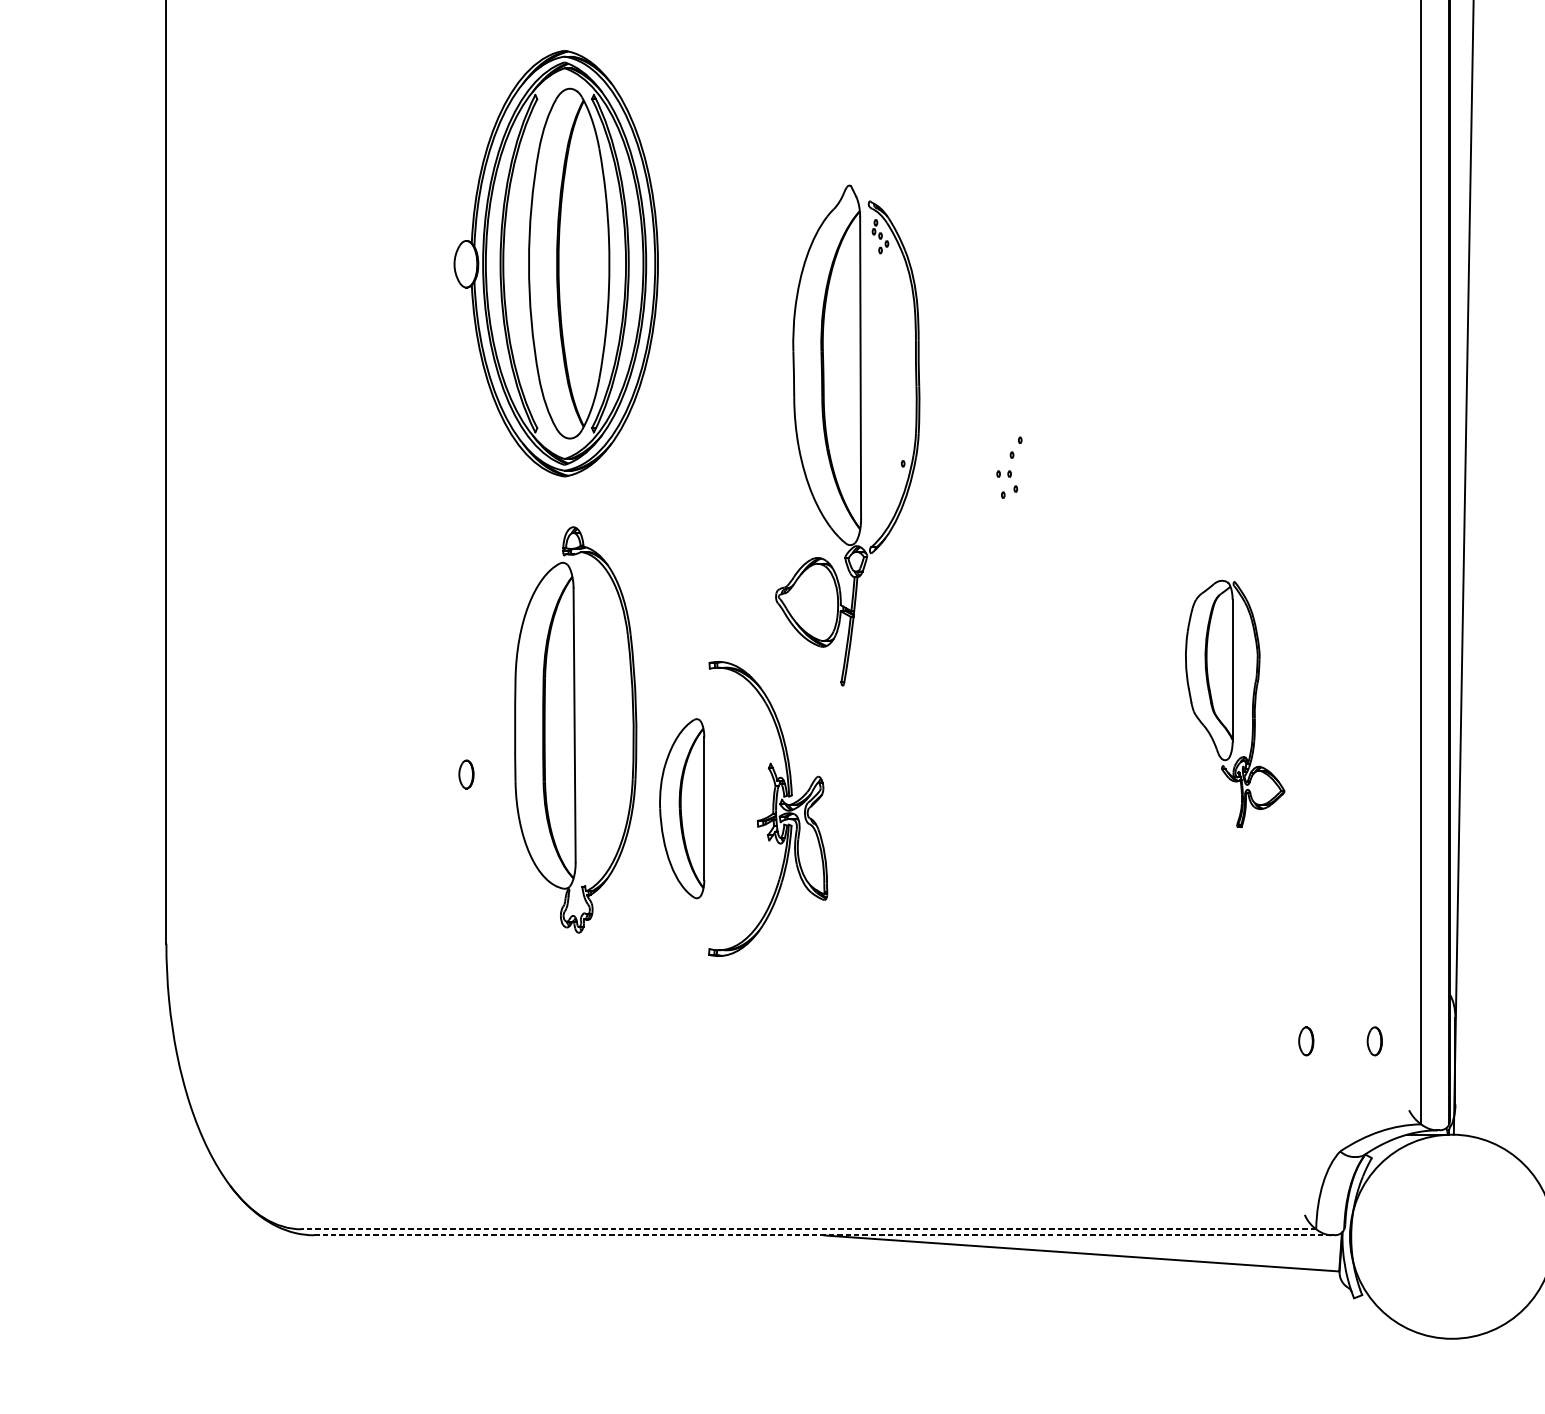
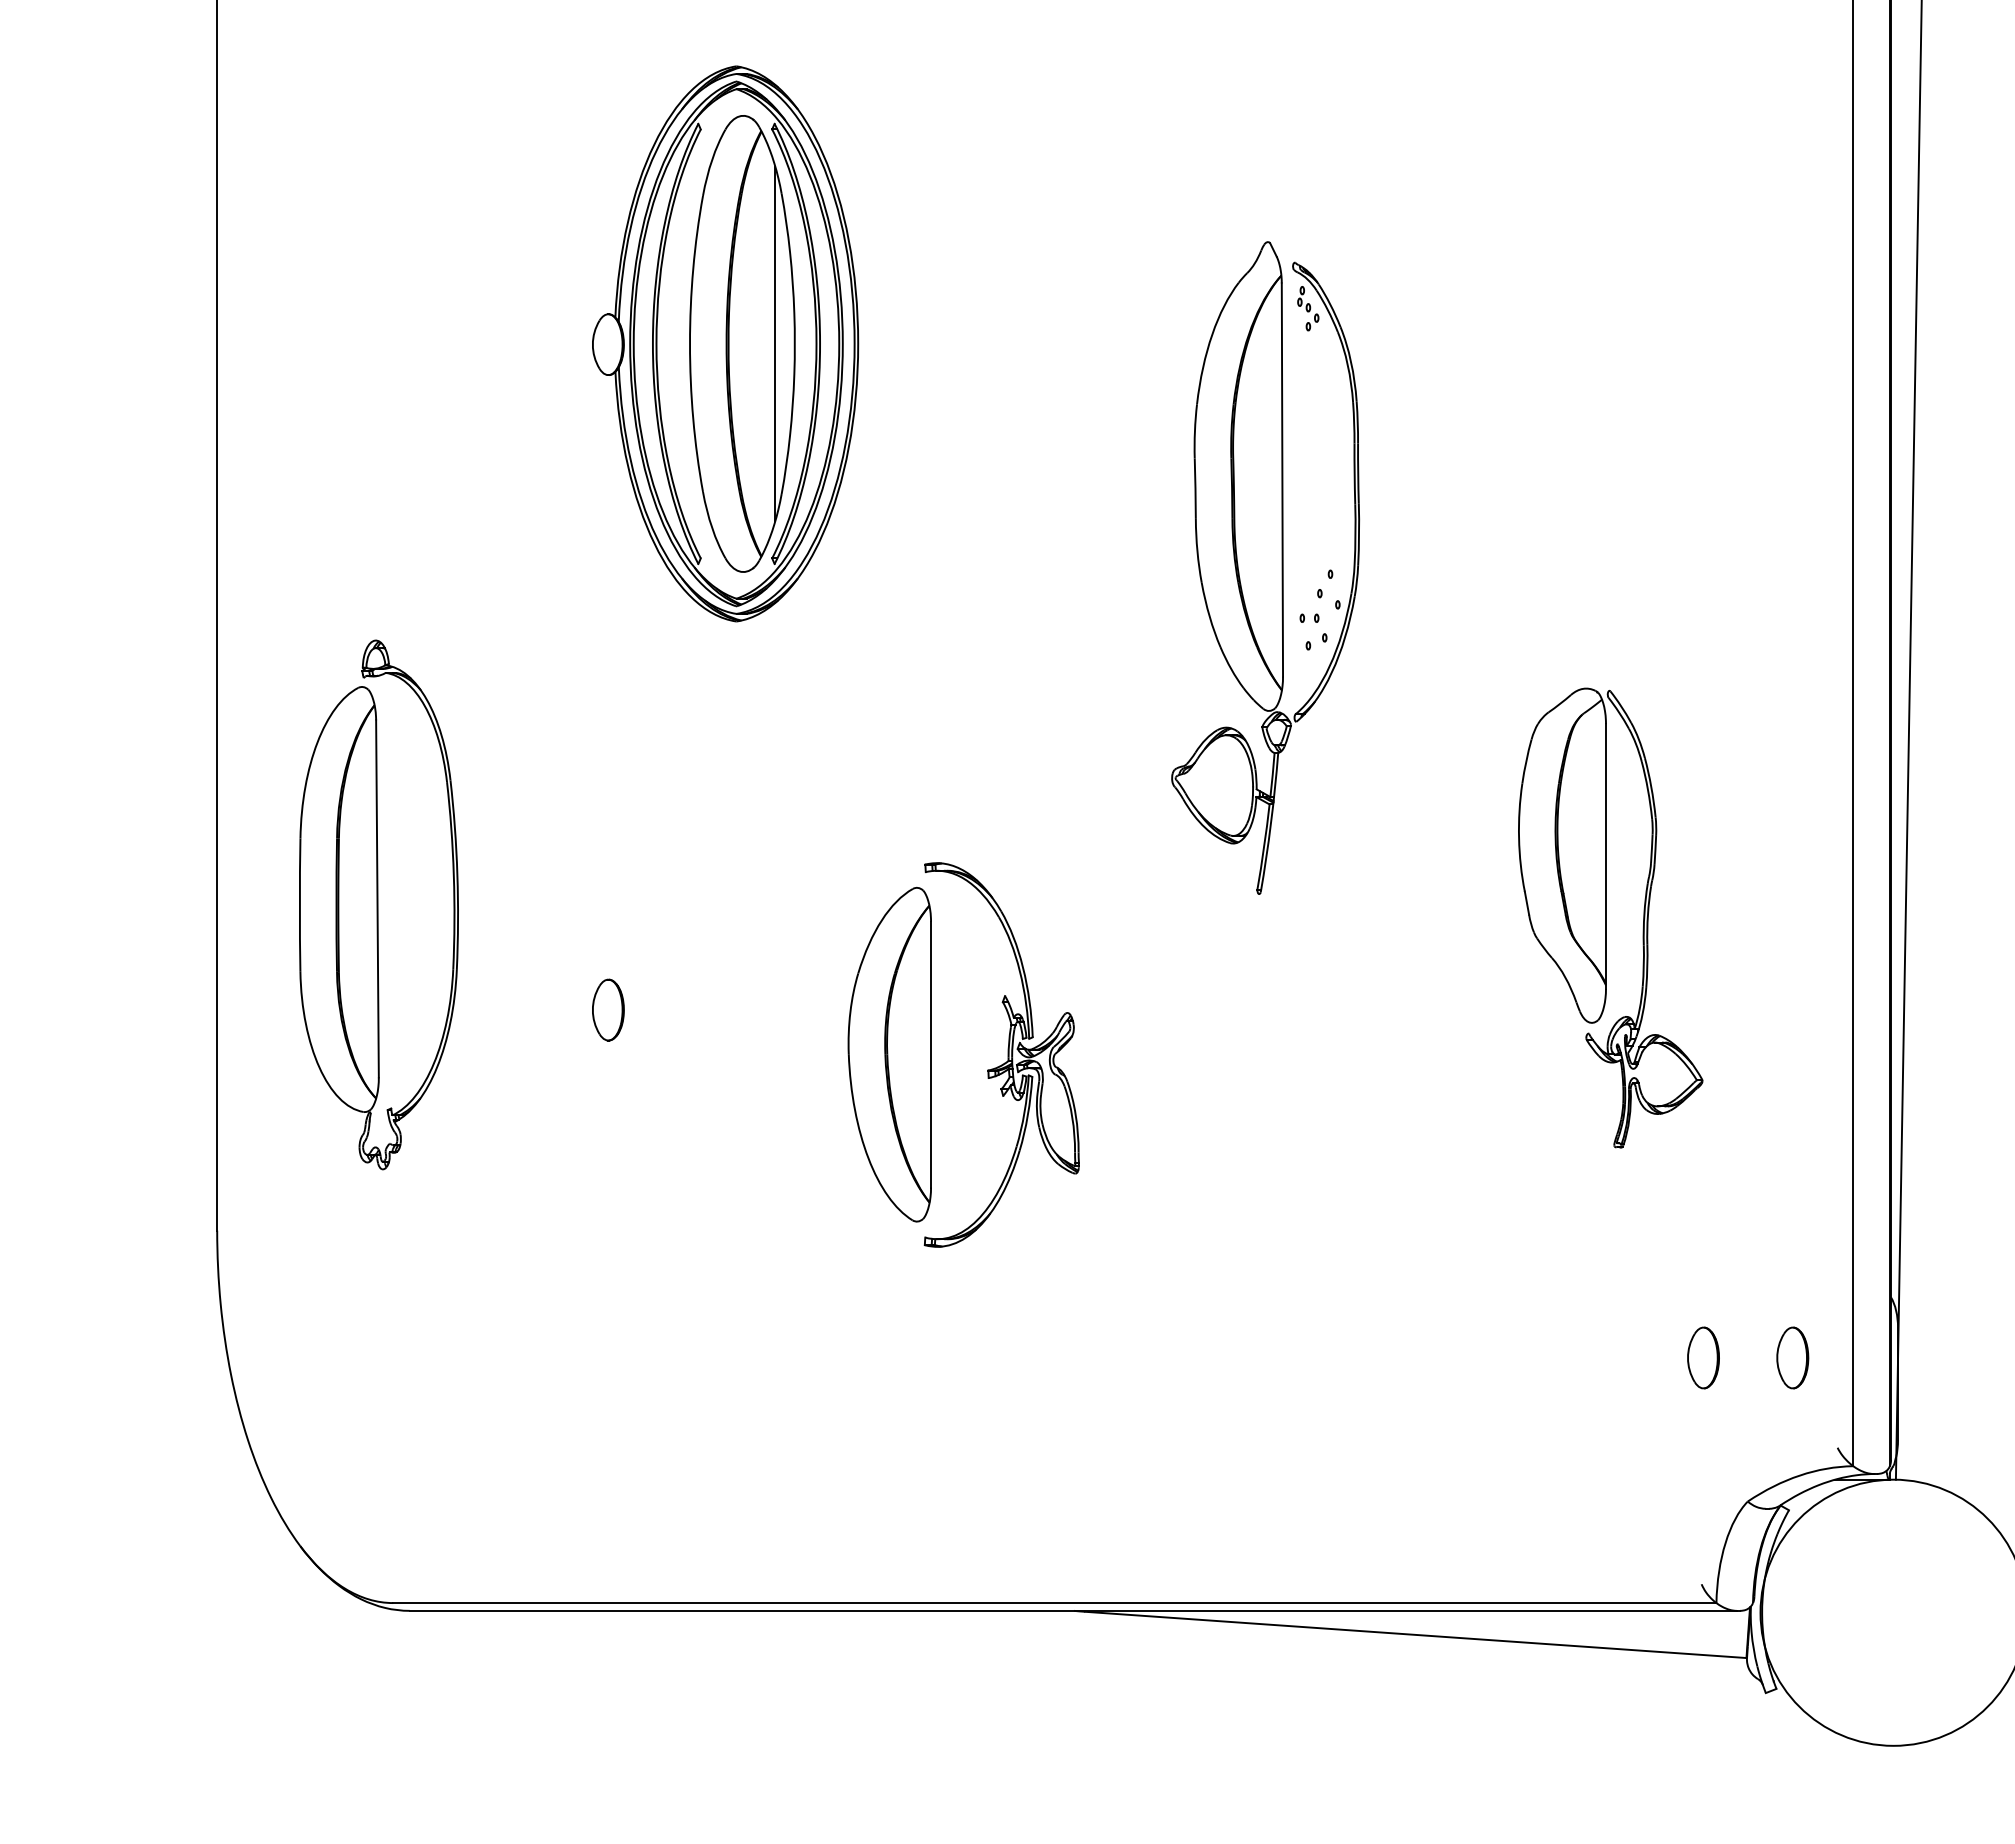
line: (594, 263) -> (775, 343), added
part: (847, 435) -> (1265, 567), moved
part: (1234, 703) -> (1610, 917), size x1.43
part: (575, 729) -> (378, 904), moved
part: (466, 774) -> (608, 1009), size x1.67
part: (682, 808) -> (889, 1054), size x1.43
part: (1306, 1040) -> (1703, 1357), size x1.67
part: (1374, 1040) -> (1792, 1357), size x1.67
line: (808, 1229) -> (1054, 1603), dashed -> solid
line: (823, 1235) -> (1073, 1610), dashed -> solid

